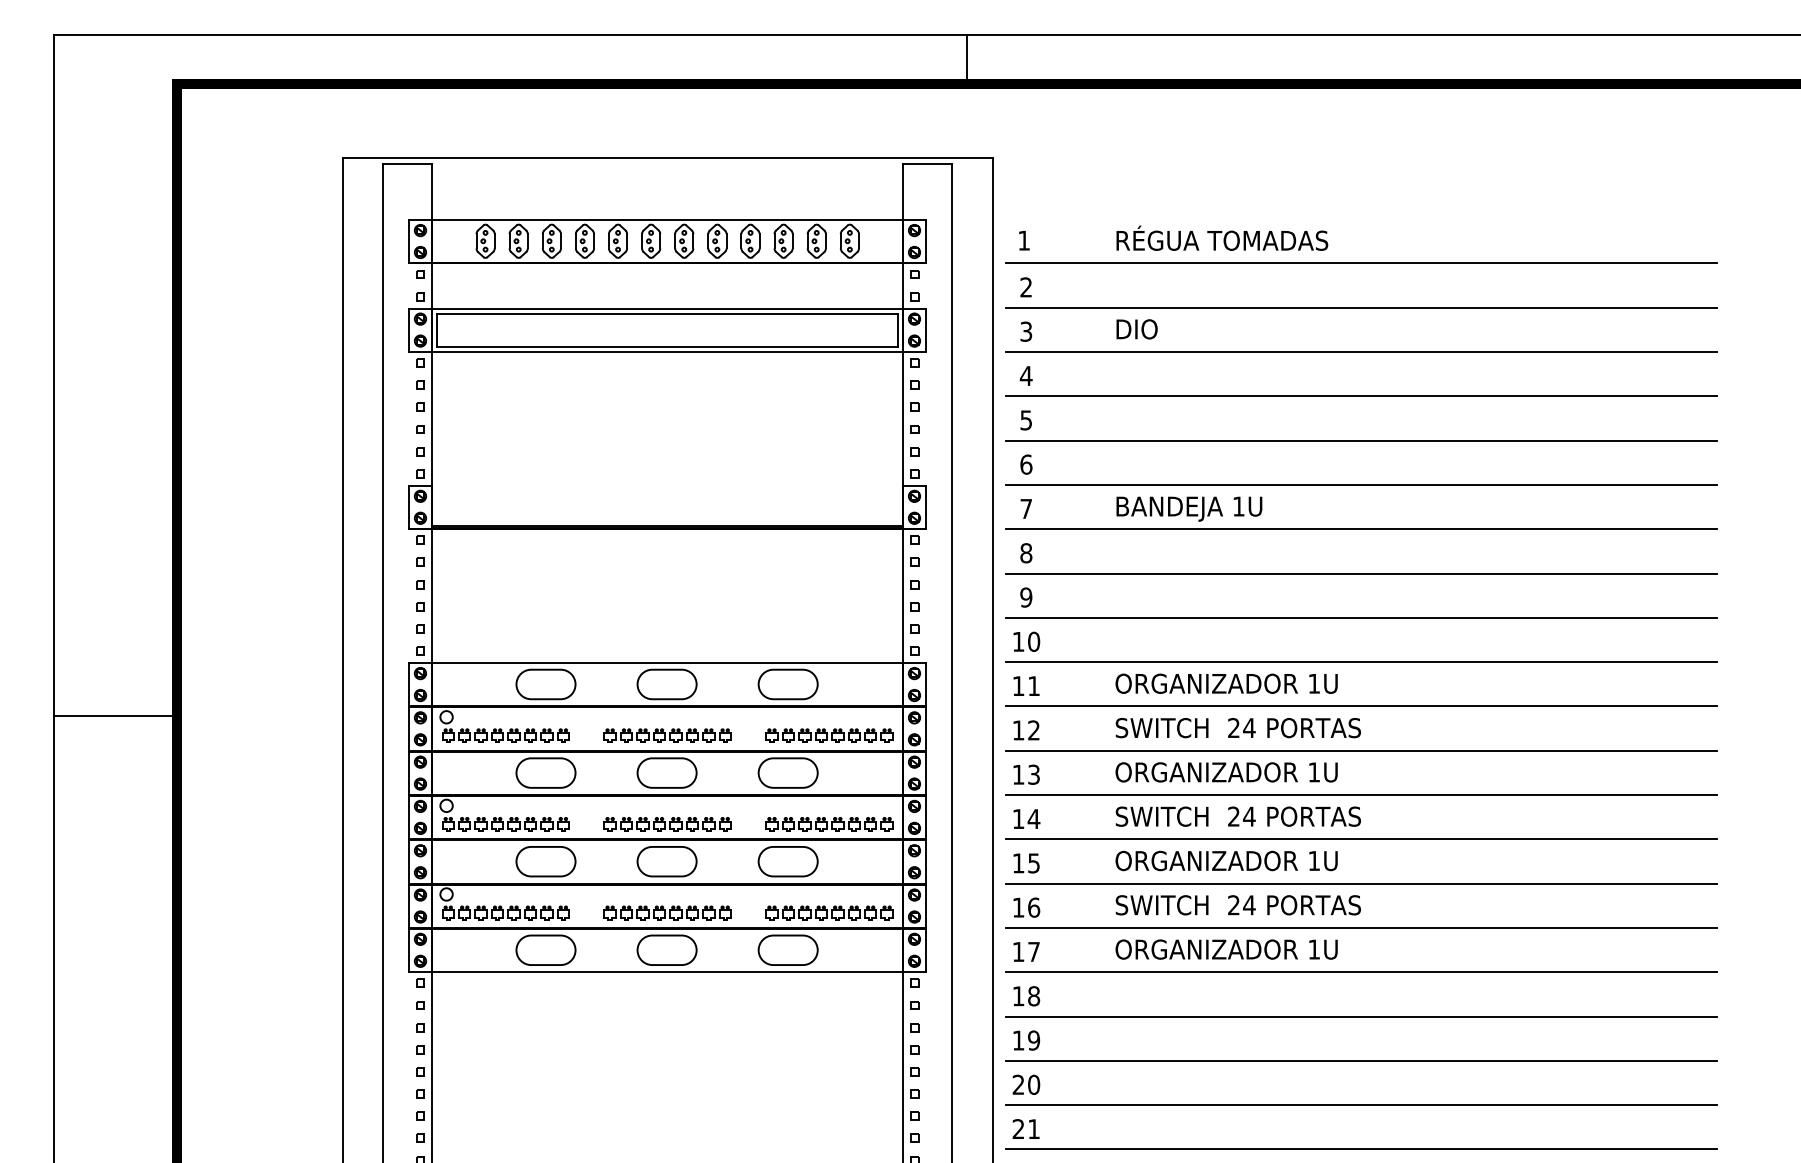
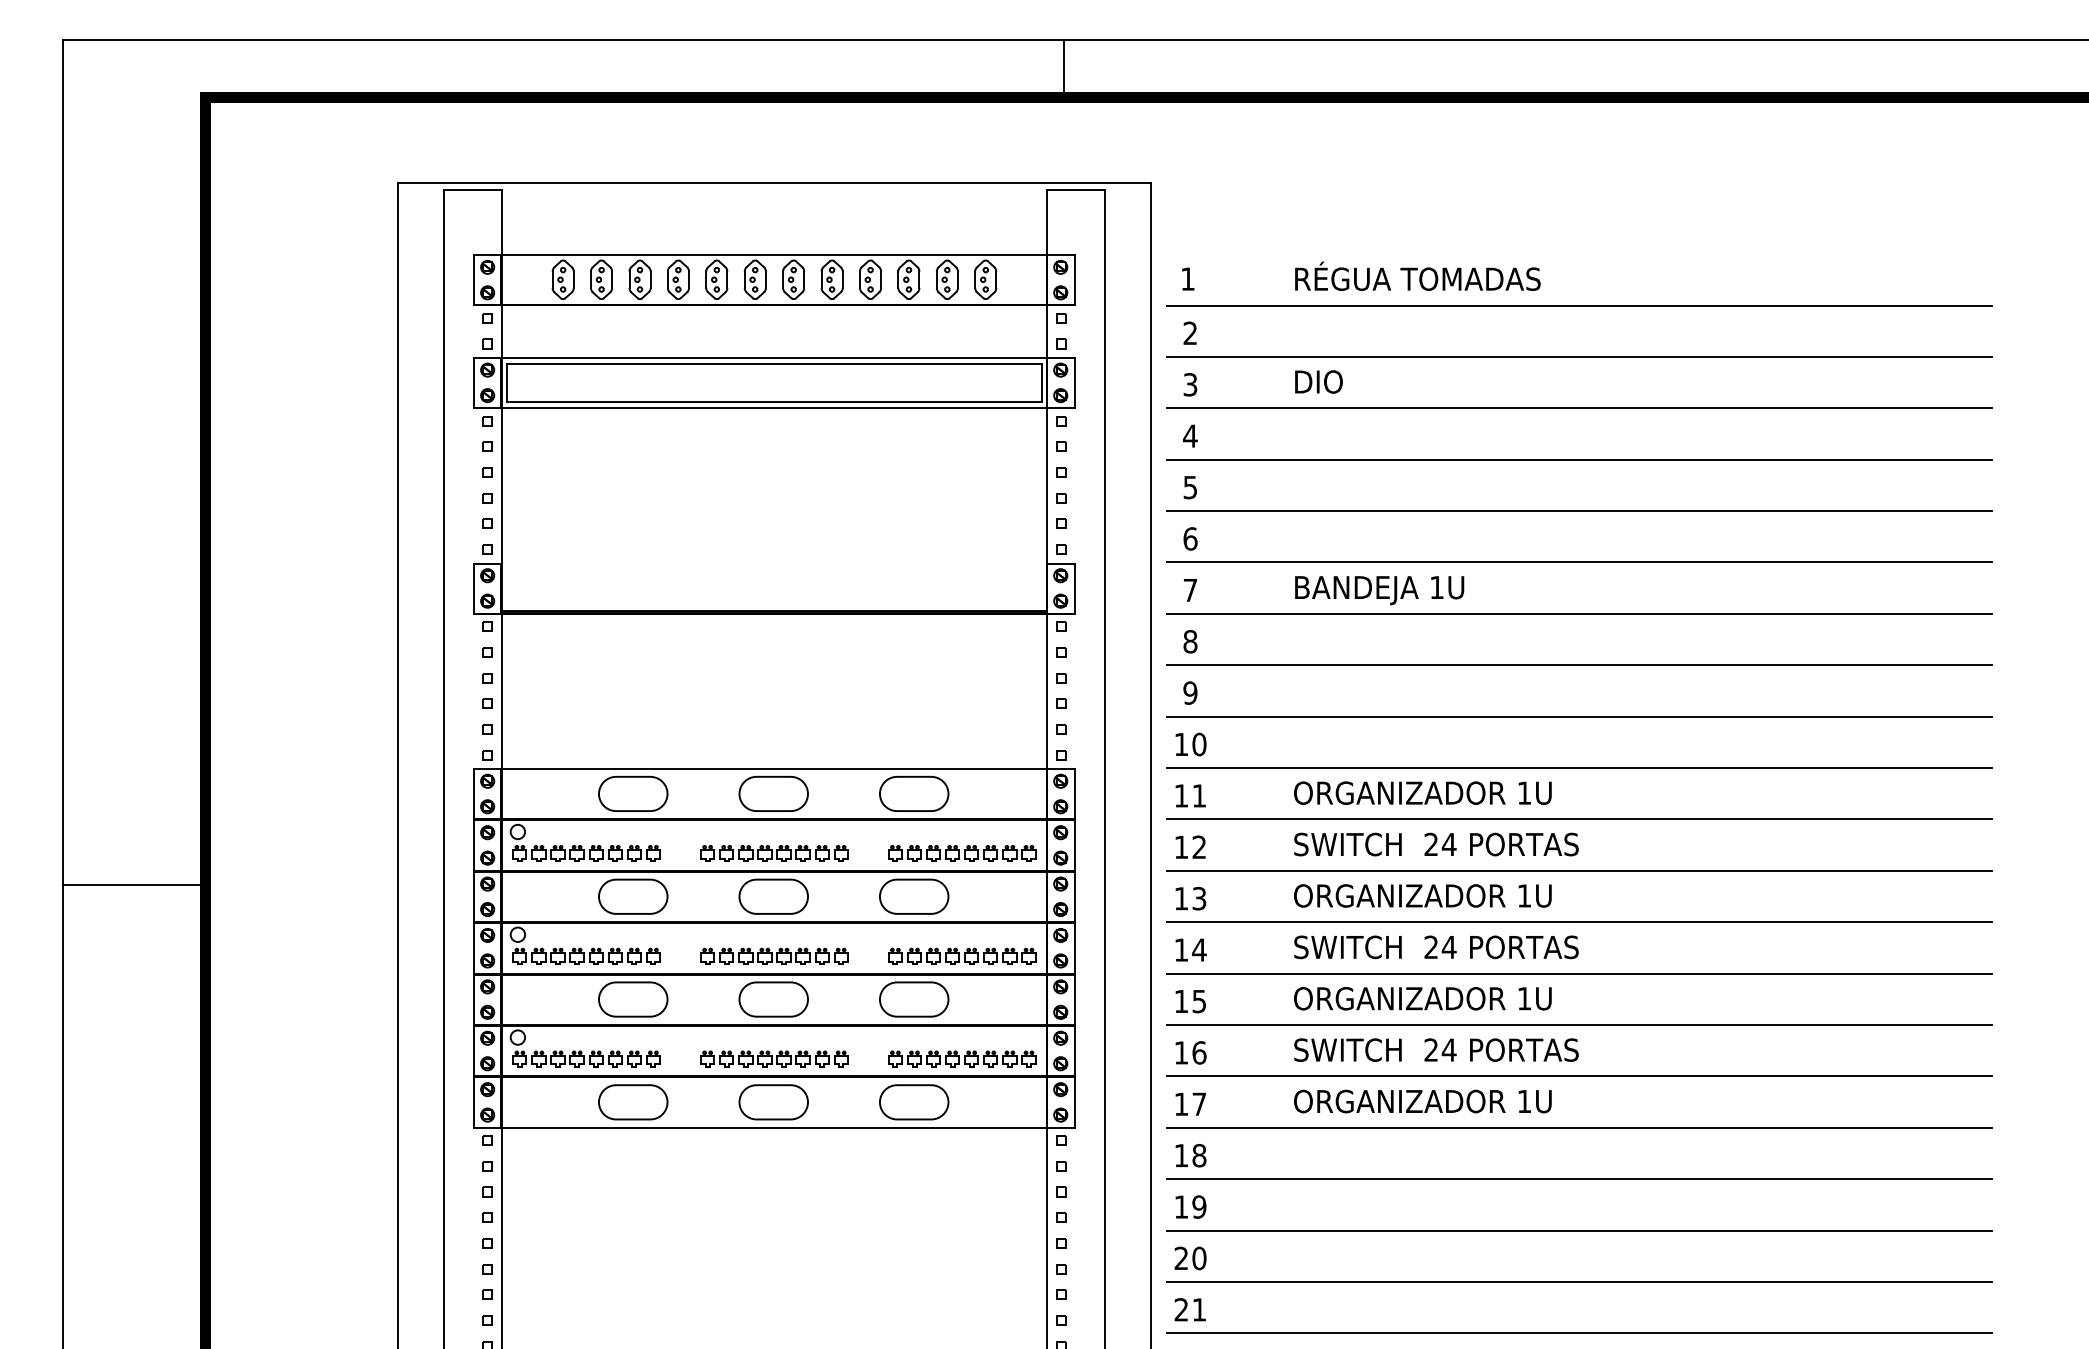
line: (966, 57) -> (1064, 66), moved
line: (115, 715) -> (133, 885), moved

